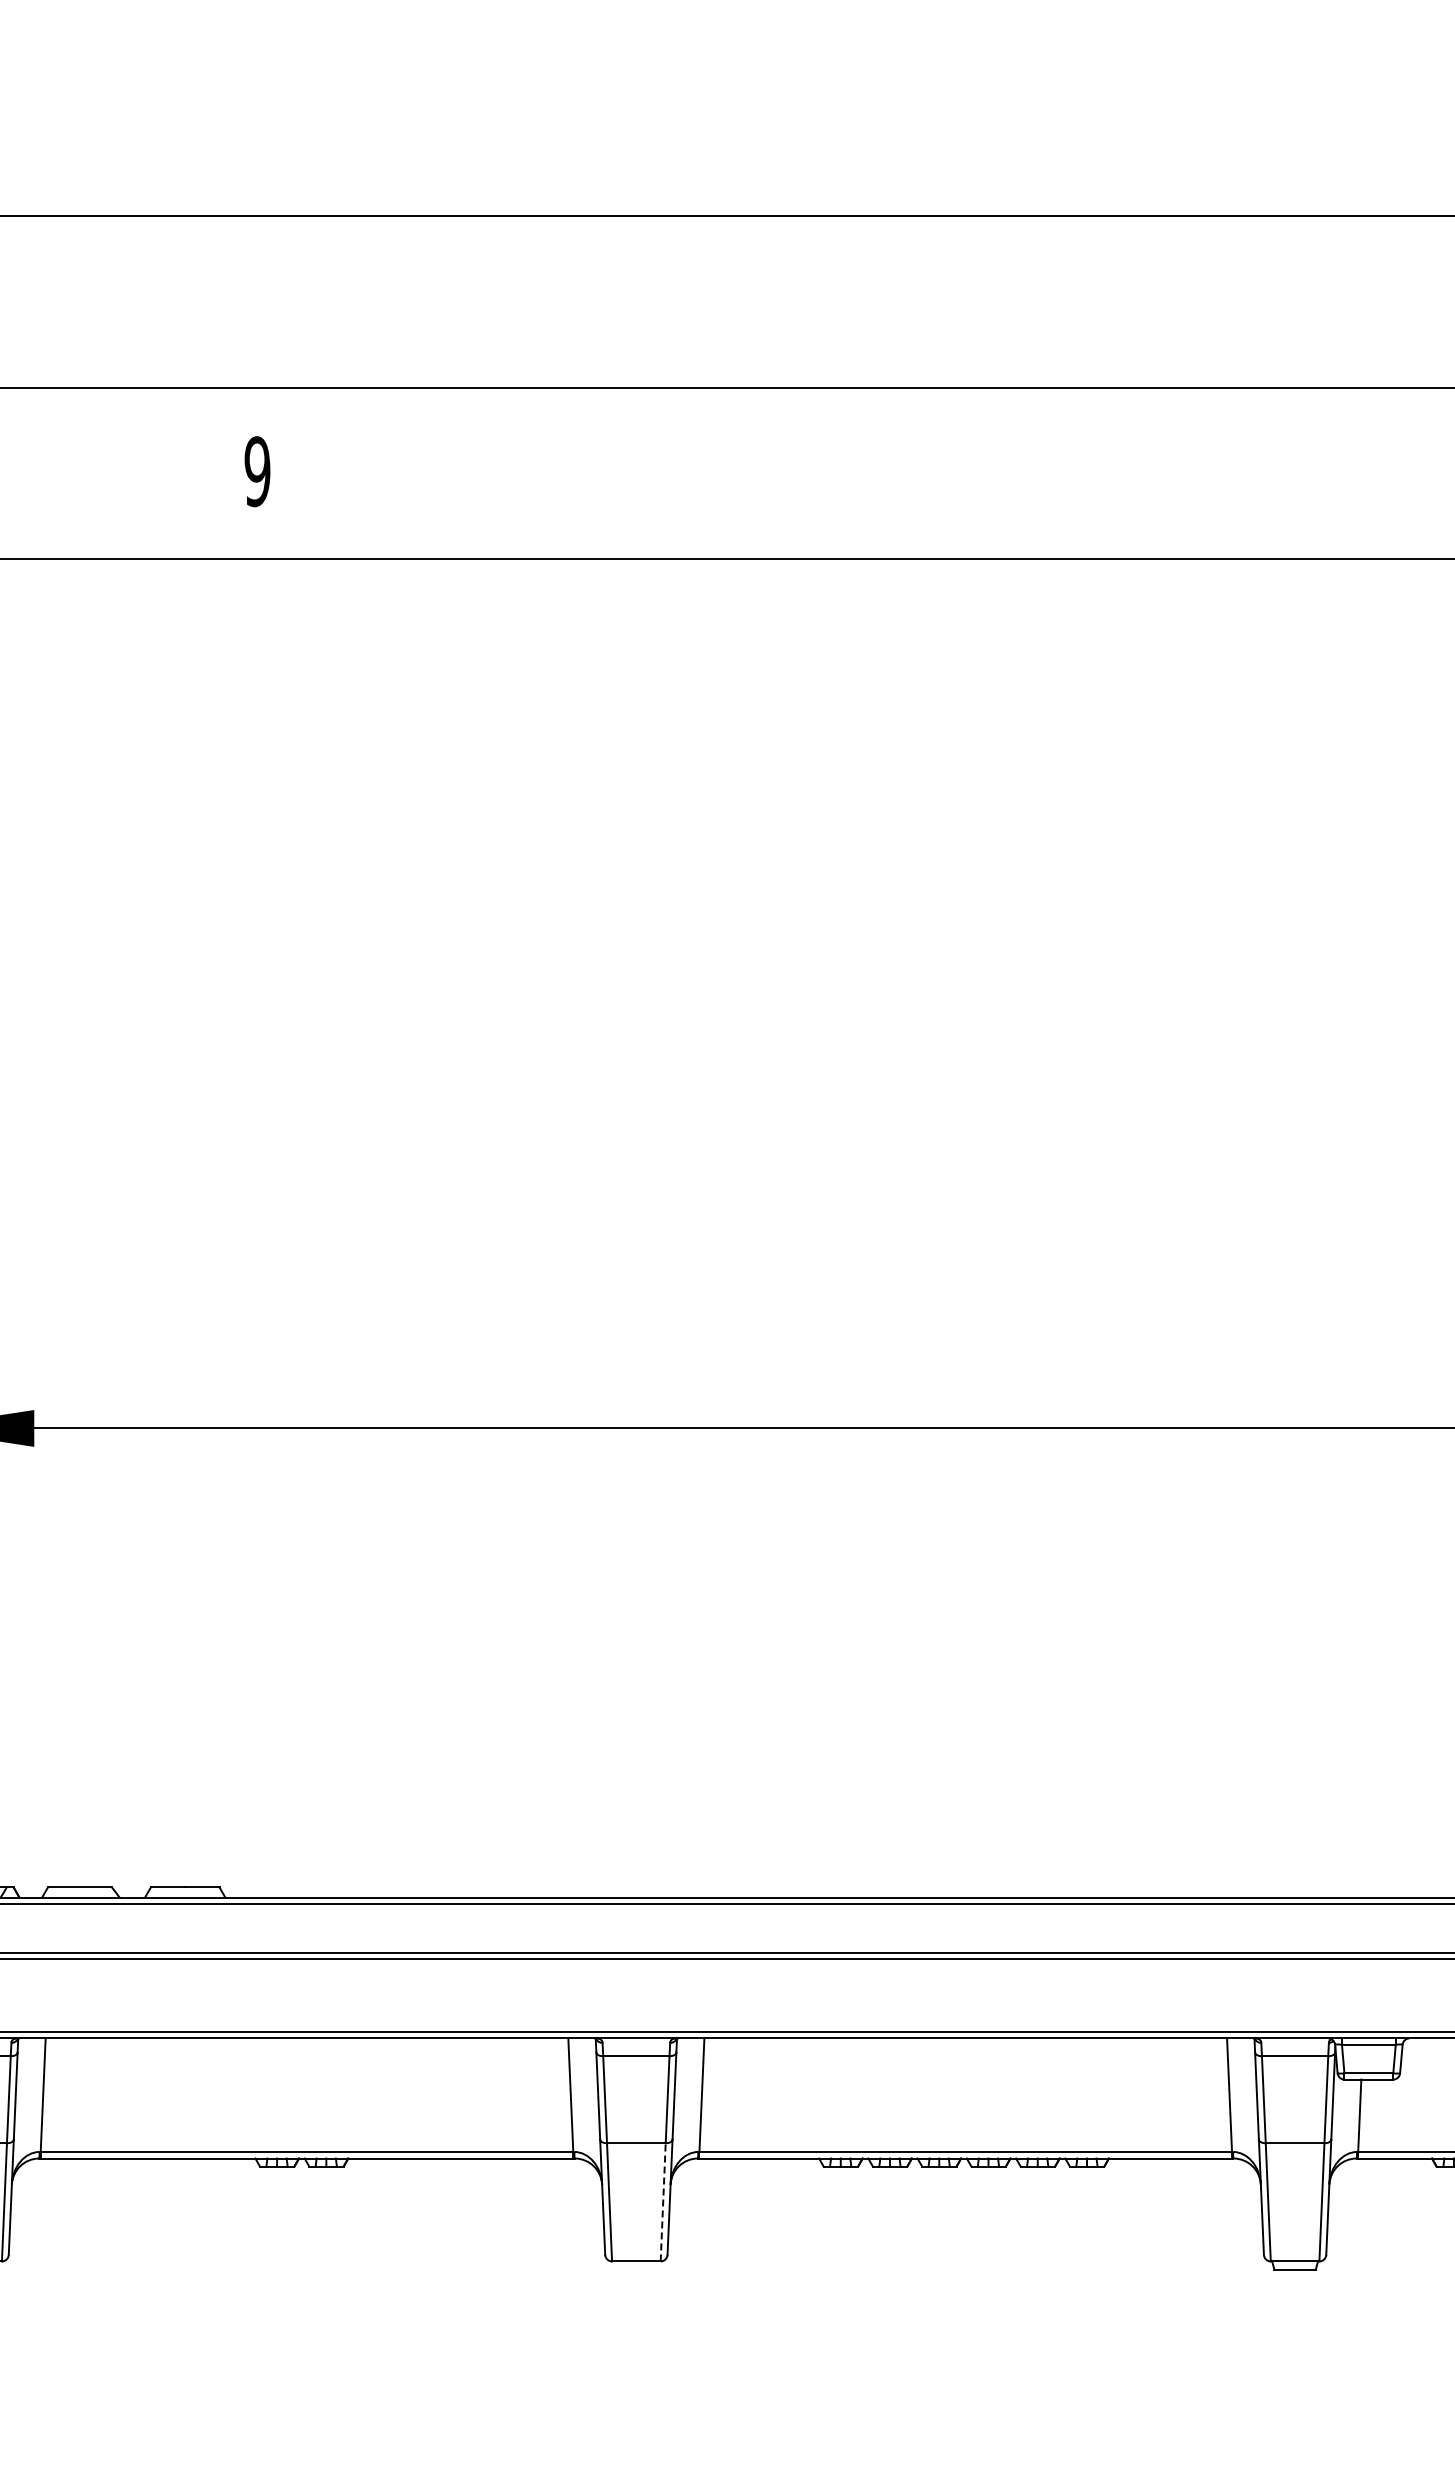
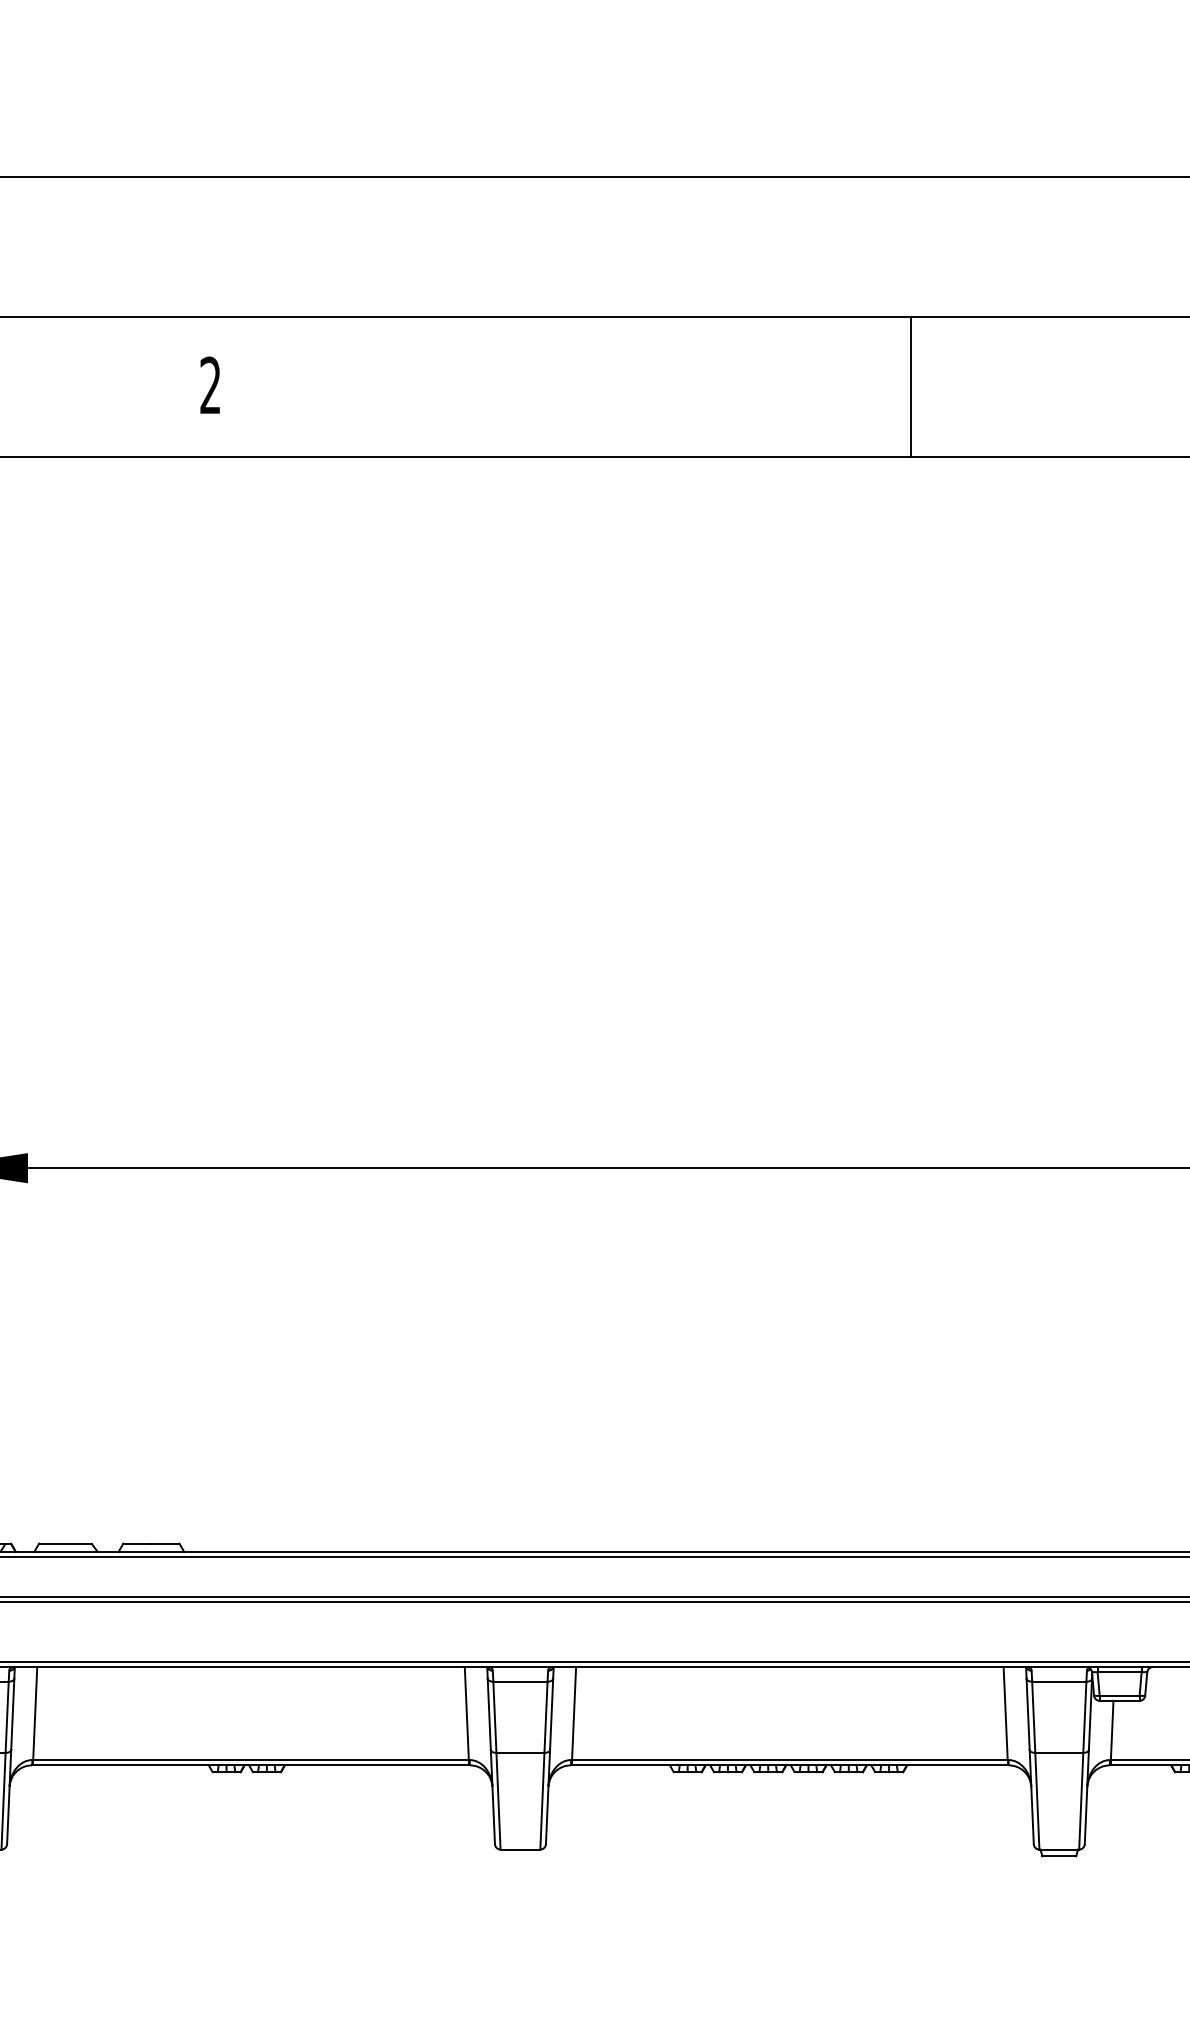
text: (257, 471) -> (210, 385), 9 -> 2
line: (1114, 473) -> (911, 387), added
line: (663, 2201) -> (542, 1800), dashed -> solid

